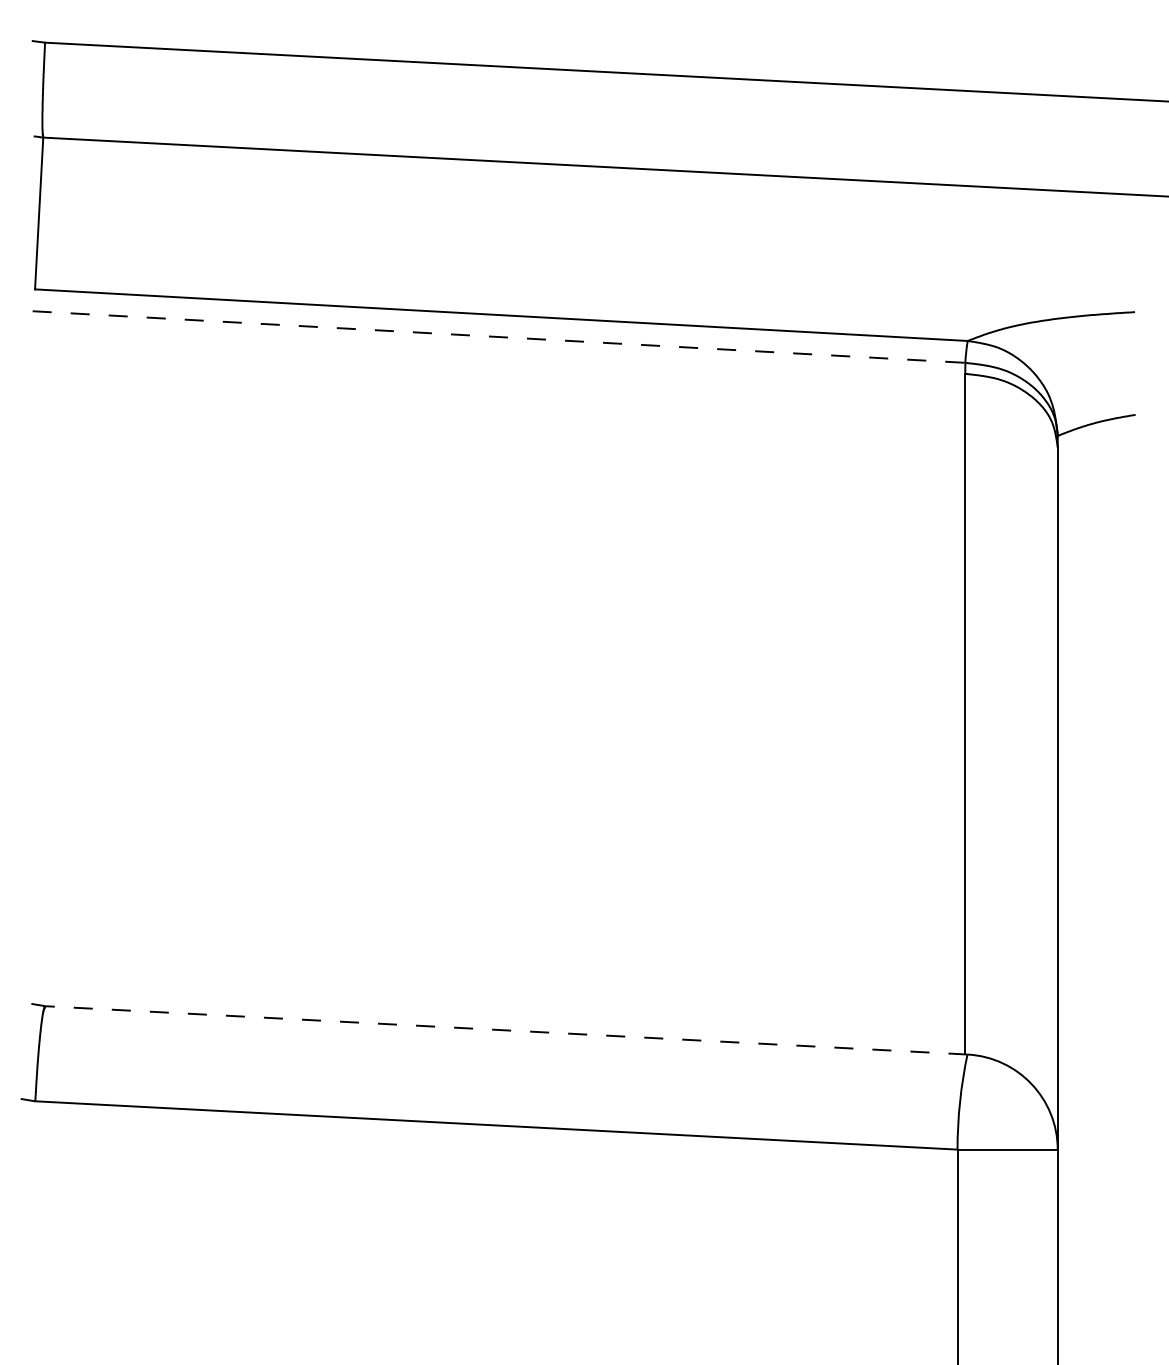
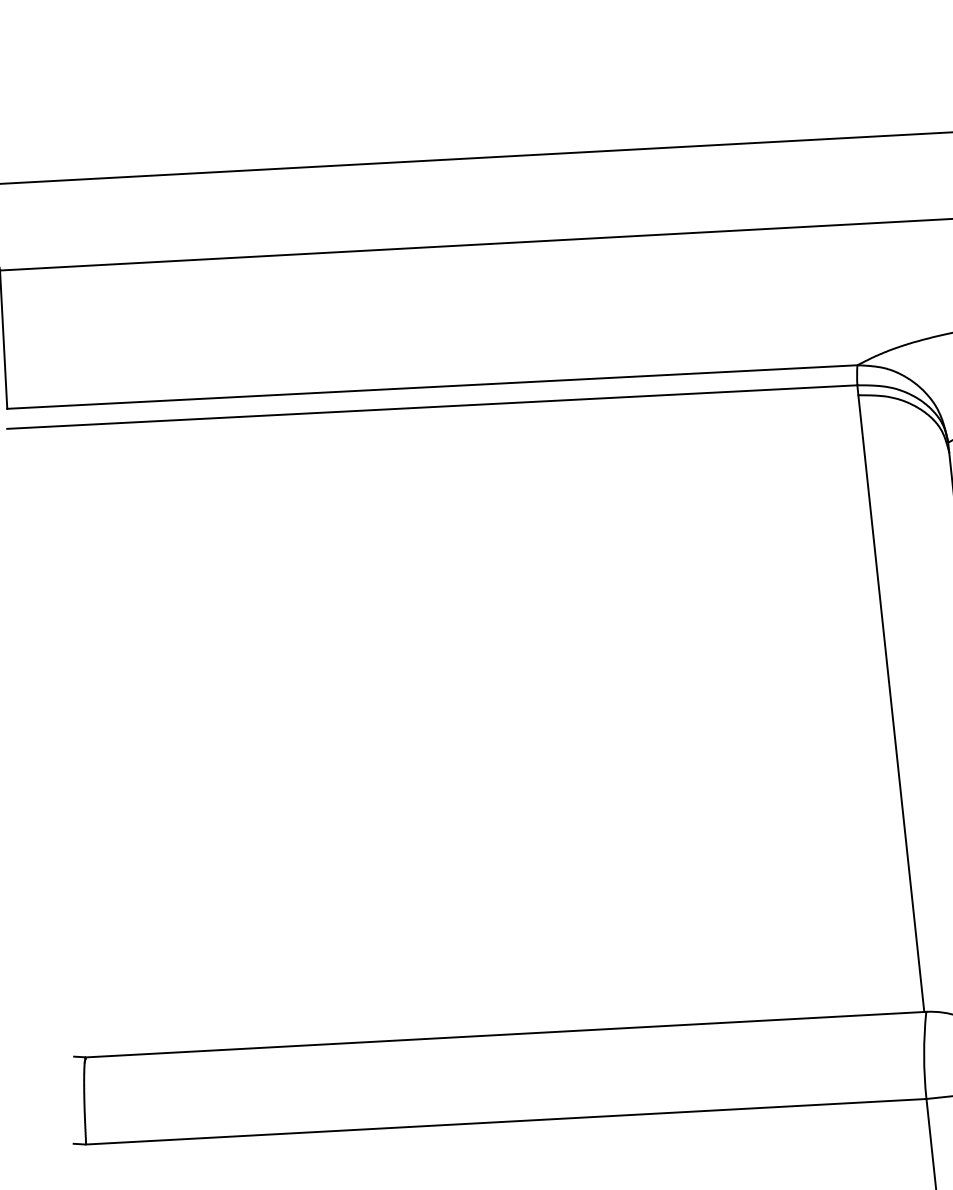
line: (499, 337) -> (432, 407), dashed -> solid
line: (506, 1030) -> (506, 1034), dashed -> solid

